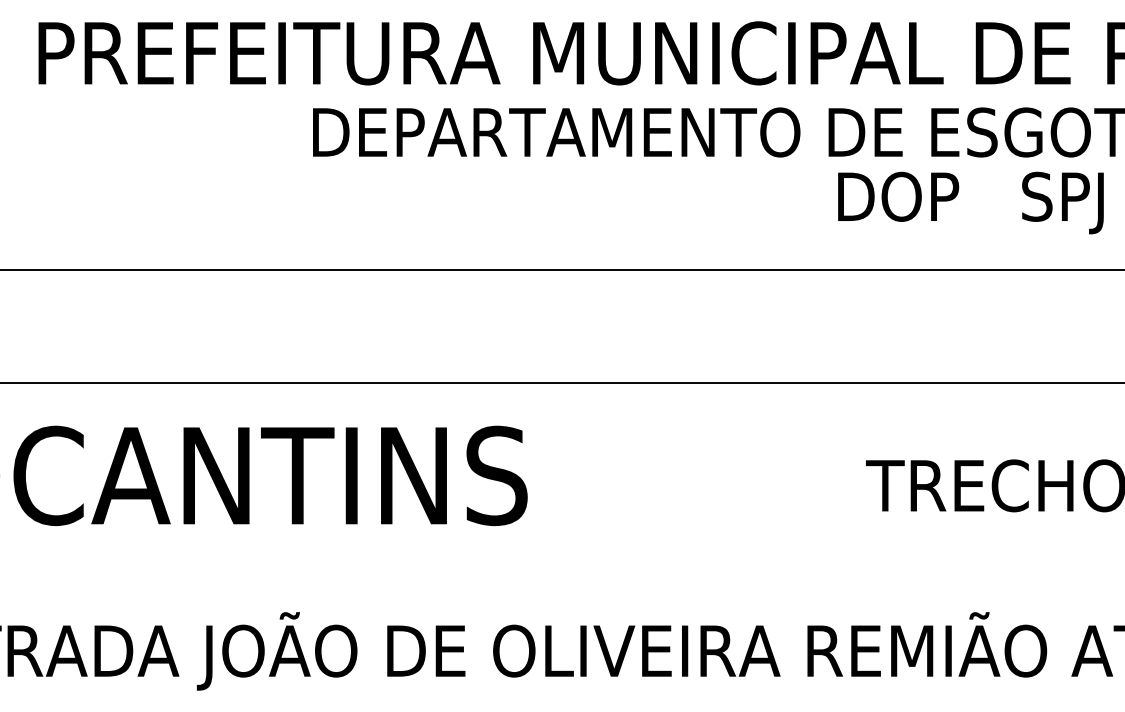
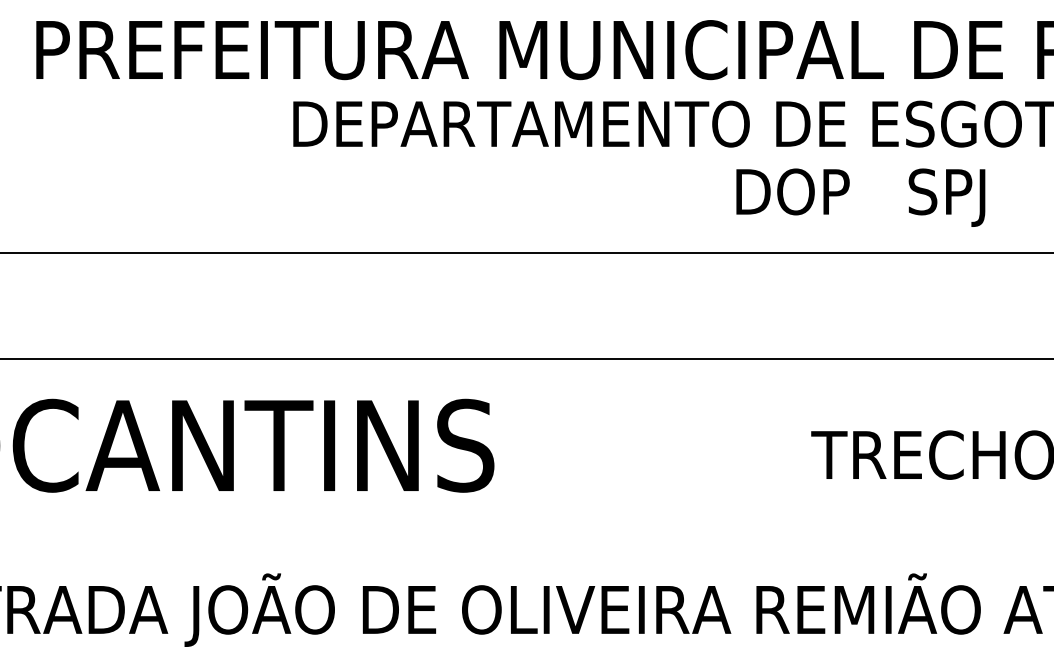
text: (970, 202) -> (860, 197), moved

